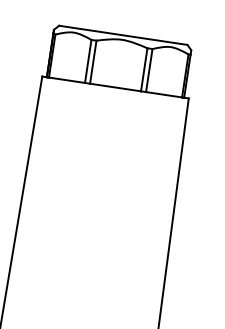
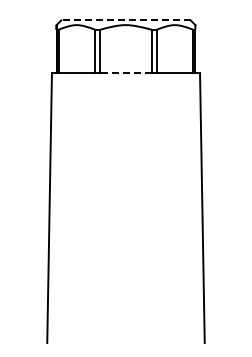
line: (122, 35) -> (125, 20), solid -> dashed
line: (115, 87) -> (126, 73), solid -> dashed

